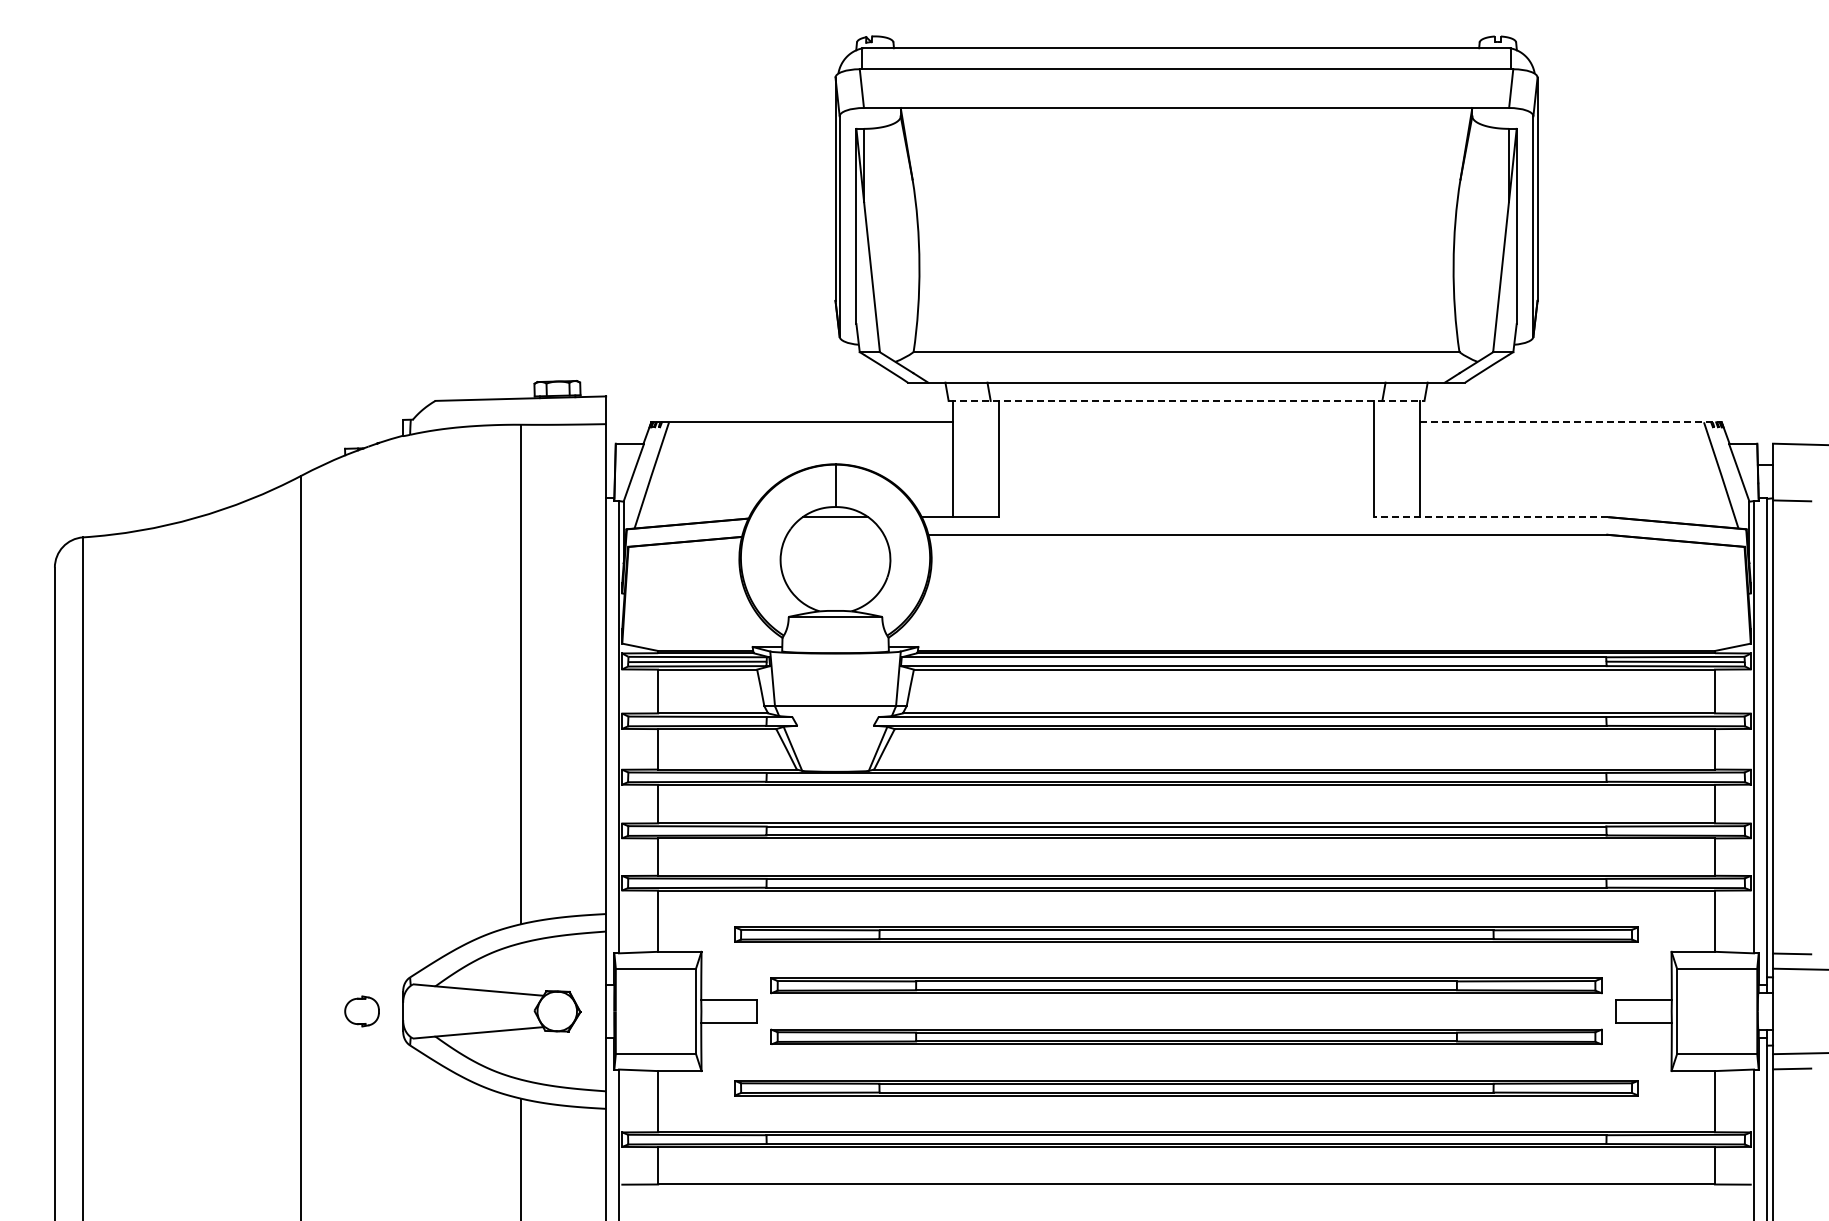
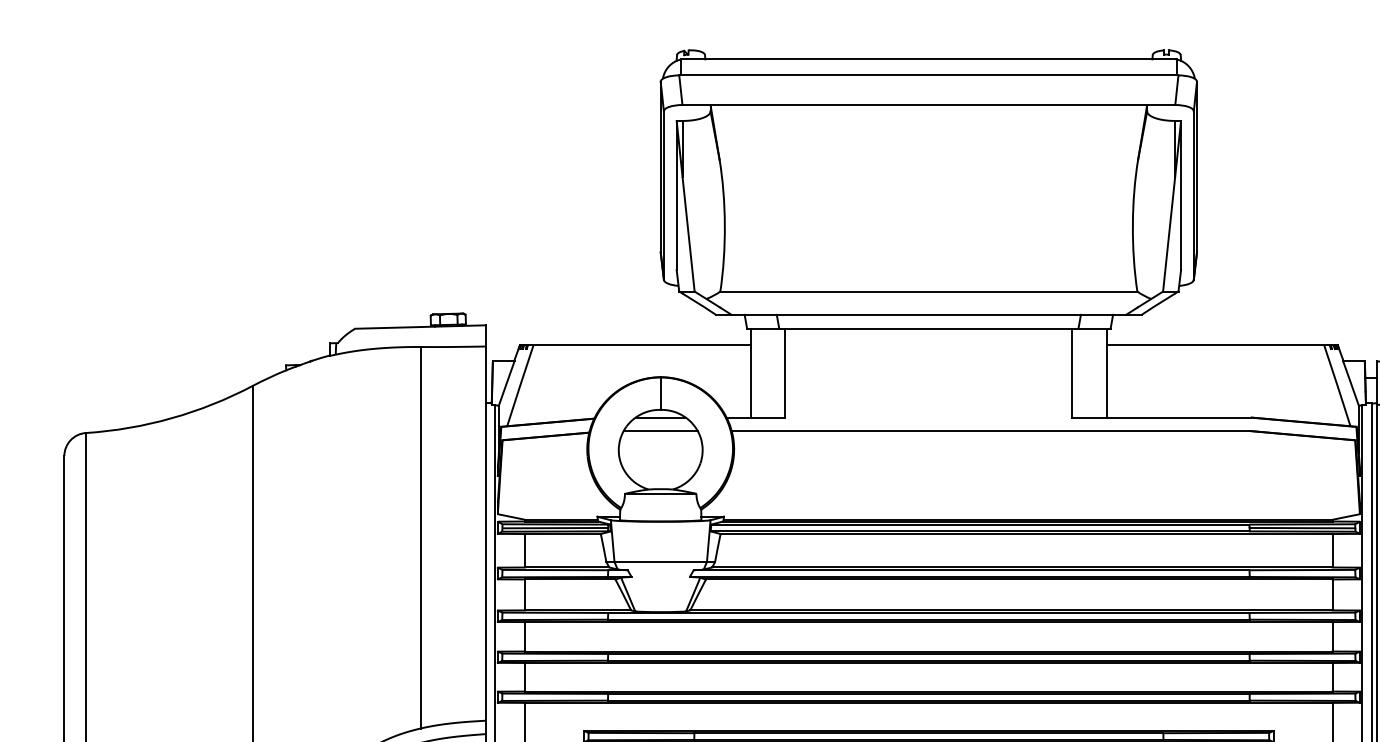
line: (1186, 400) -> (928, 328), dashed -> solid
line: (1570, 422) -> (1222, 345), dashed -> solid
line: (1491, 517) -> (1161, 417), dashed -> solid
line: (835, 534) -> (660, 430), added

